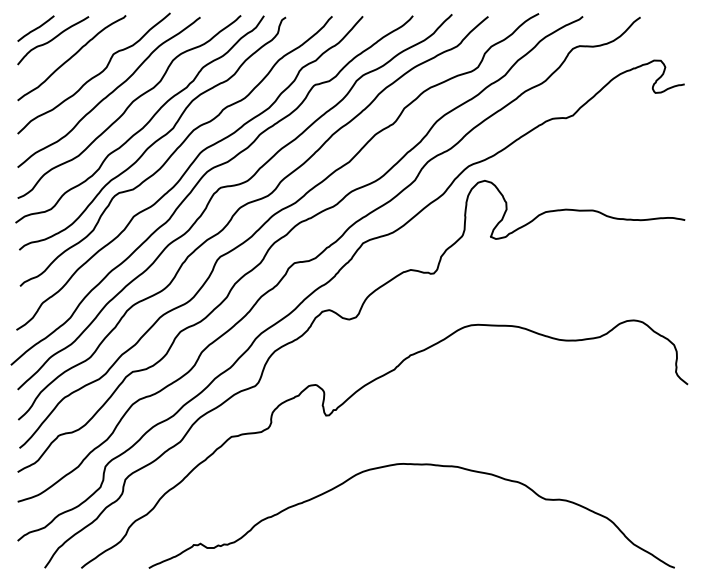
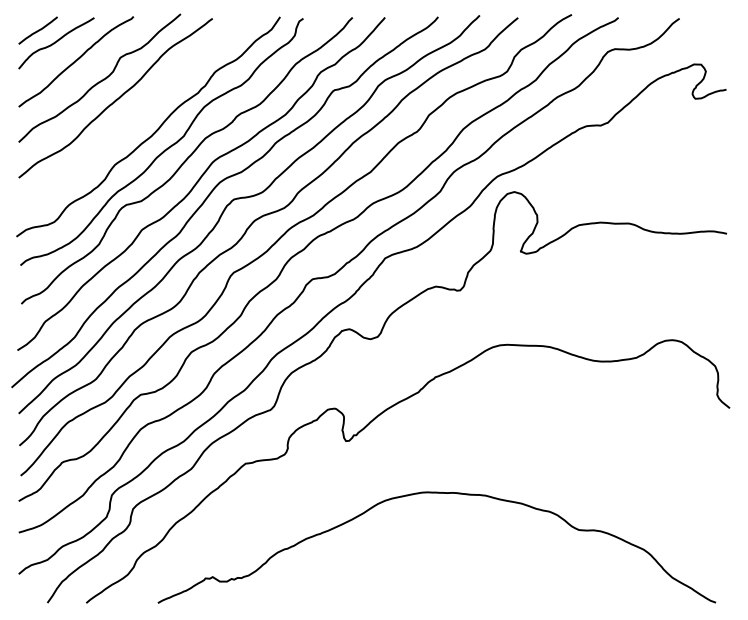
curve: (129, 106) -> (137, 113), removed

